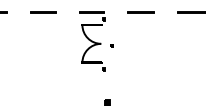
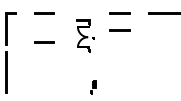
line: (140, 34) -> (119, 30), added
part: (96, 40) -> (85, 35), size x0.7
line: (43, 49) -> (44, 42), added

